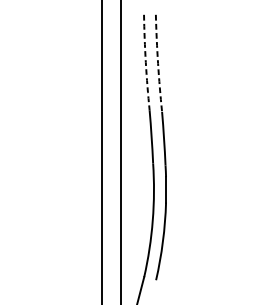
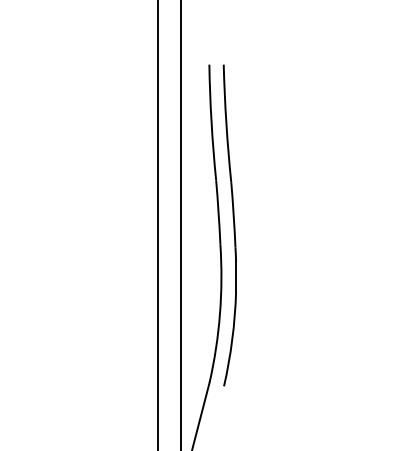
arc: (145, 62) -> (211, 122), dashed -> solid
arc: (158, 63) -> (226, 123), dashed -> solid

